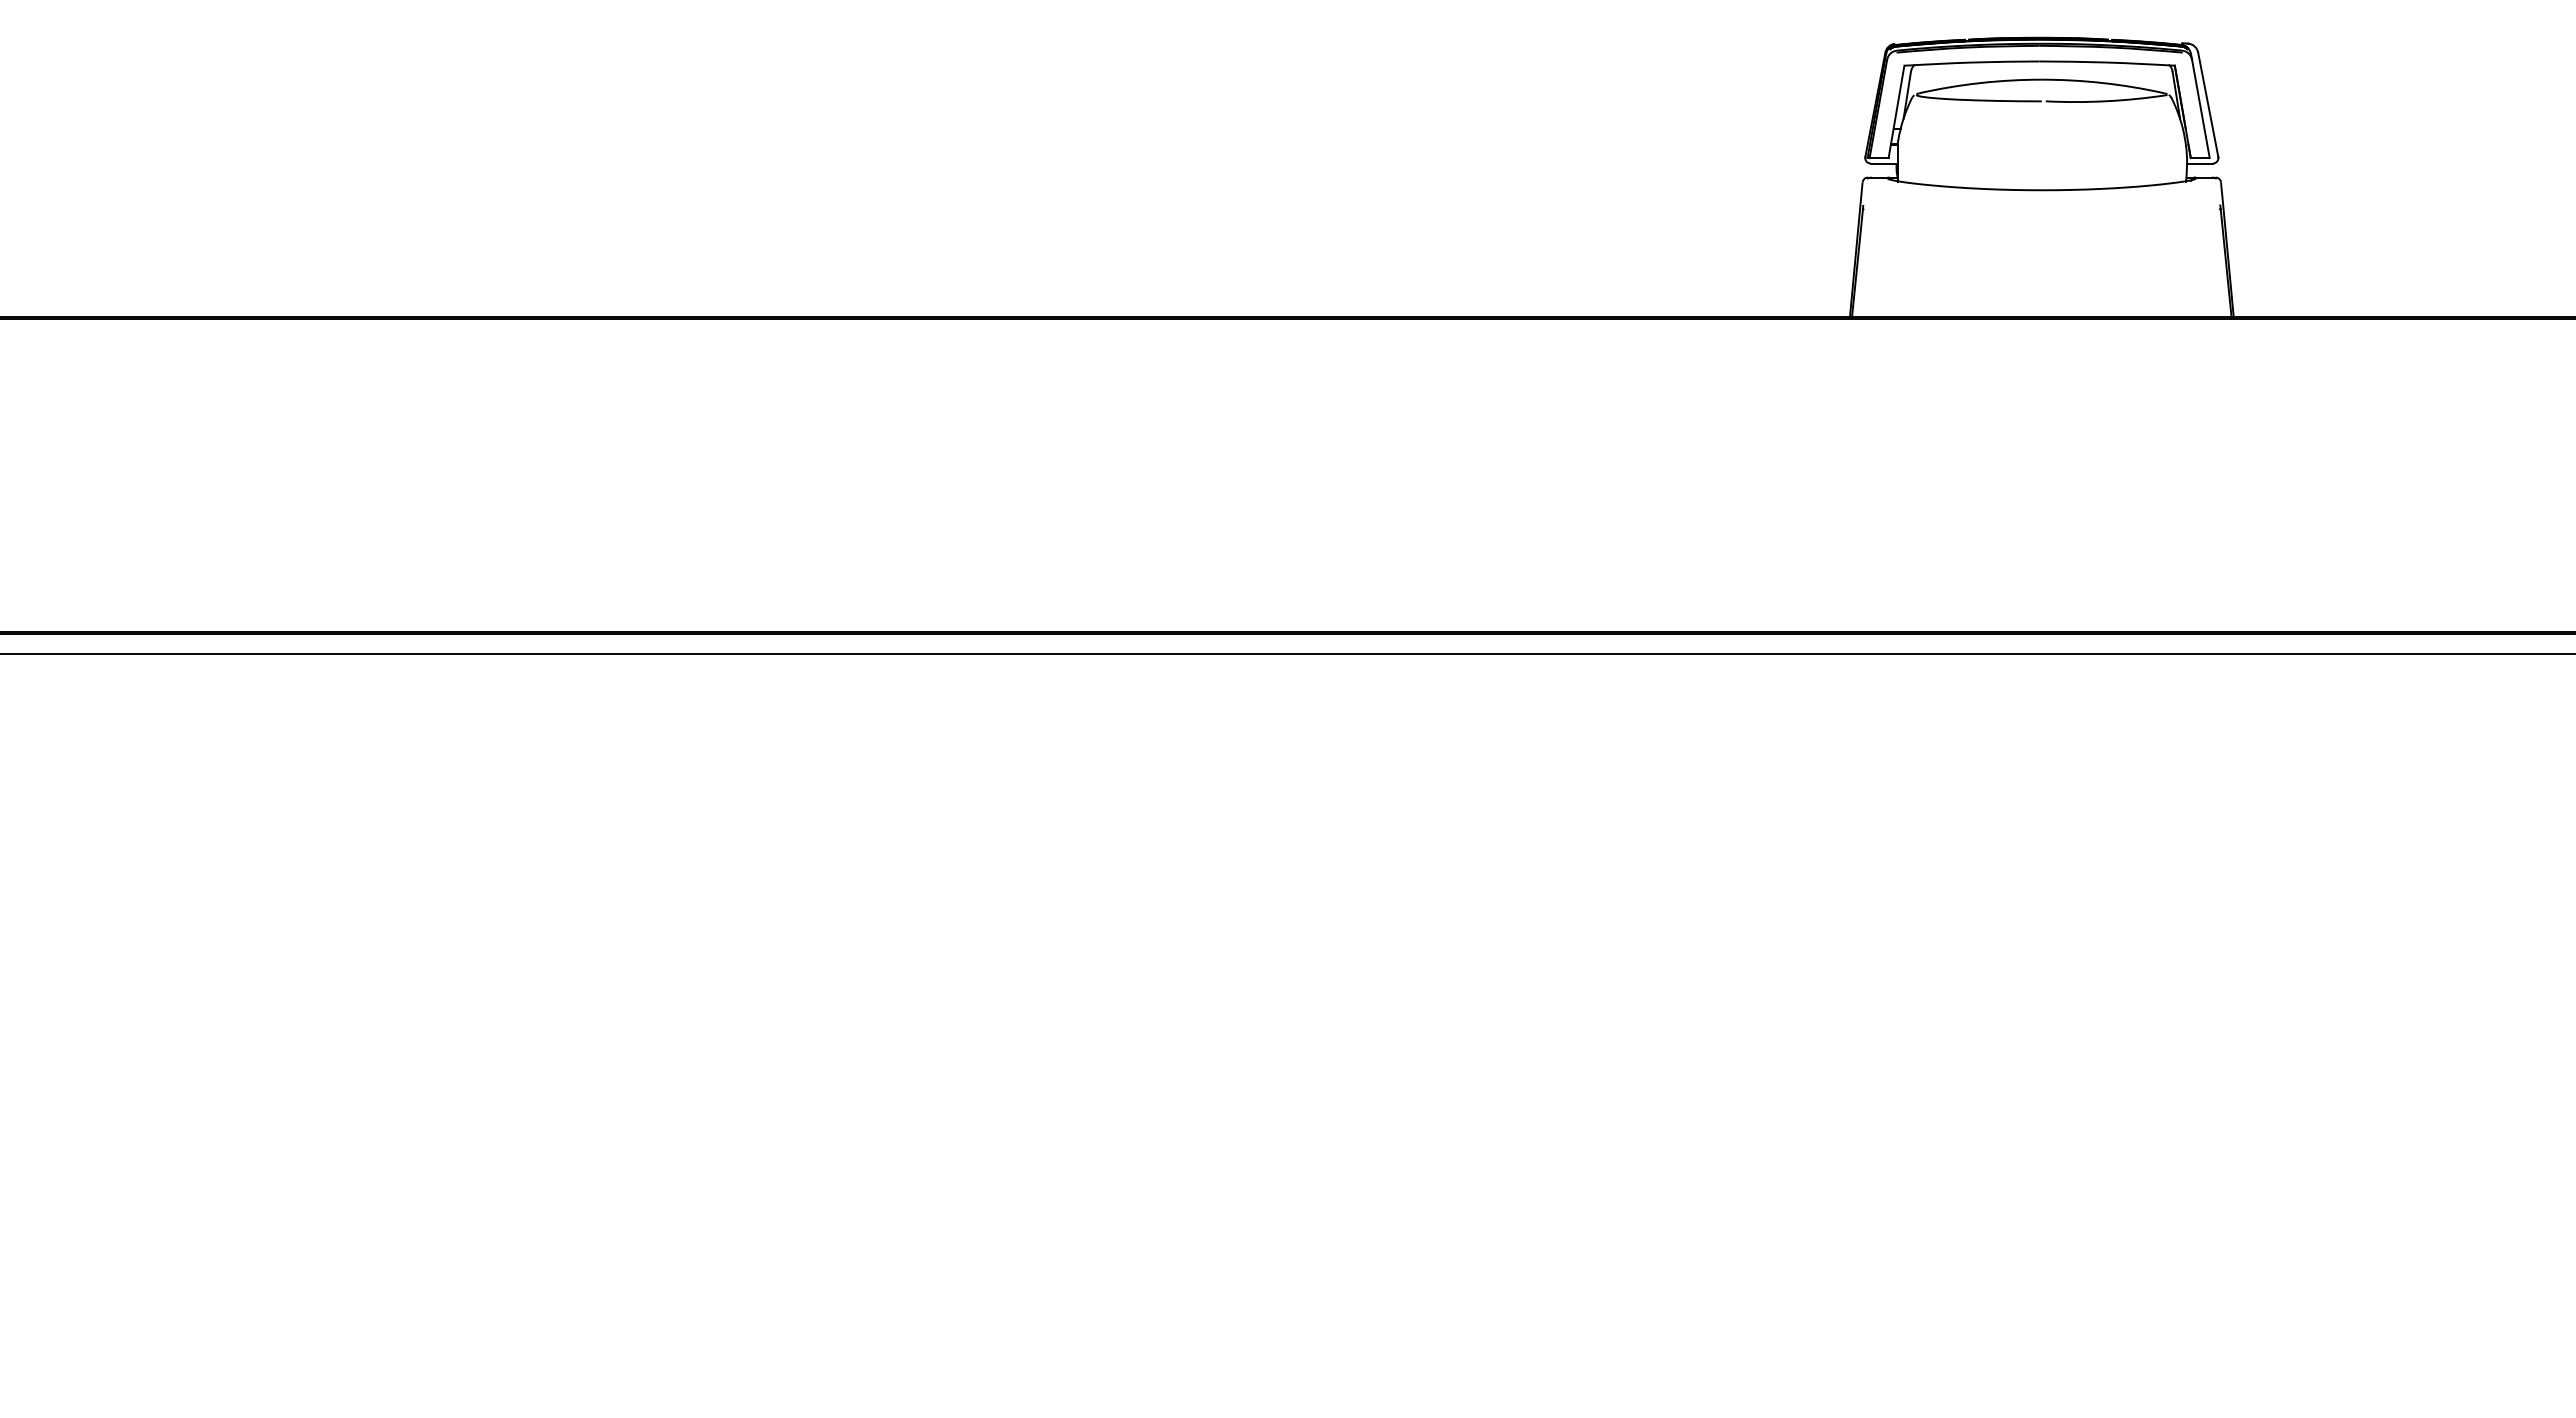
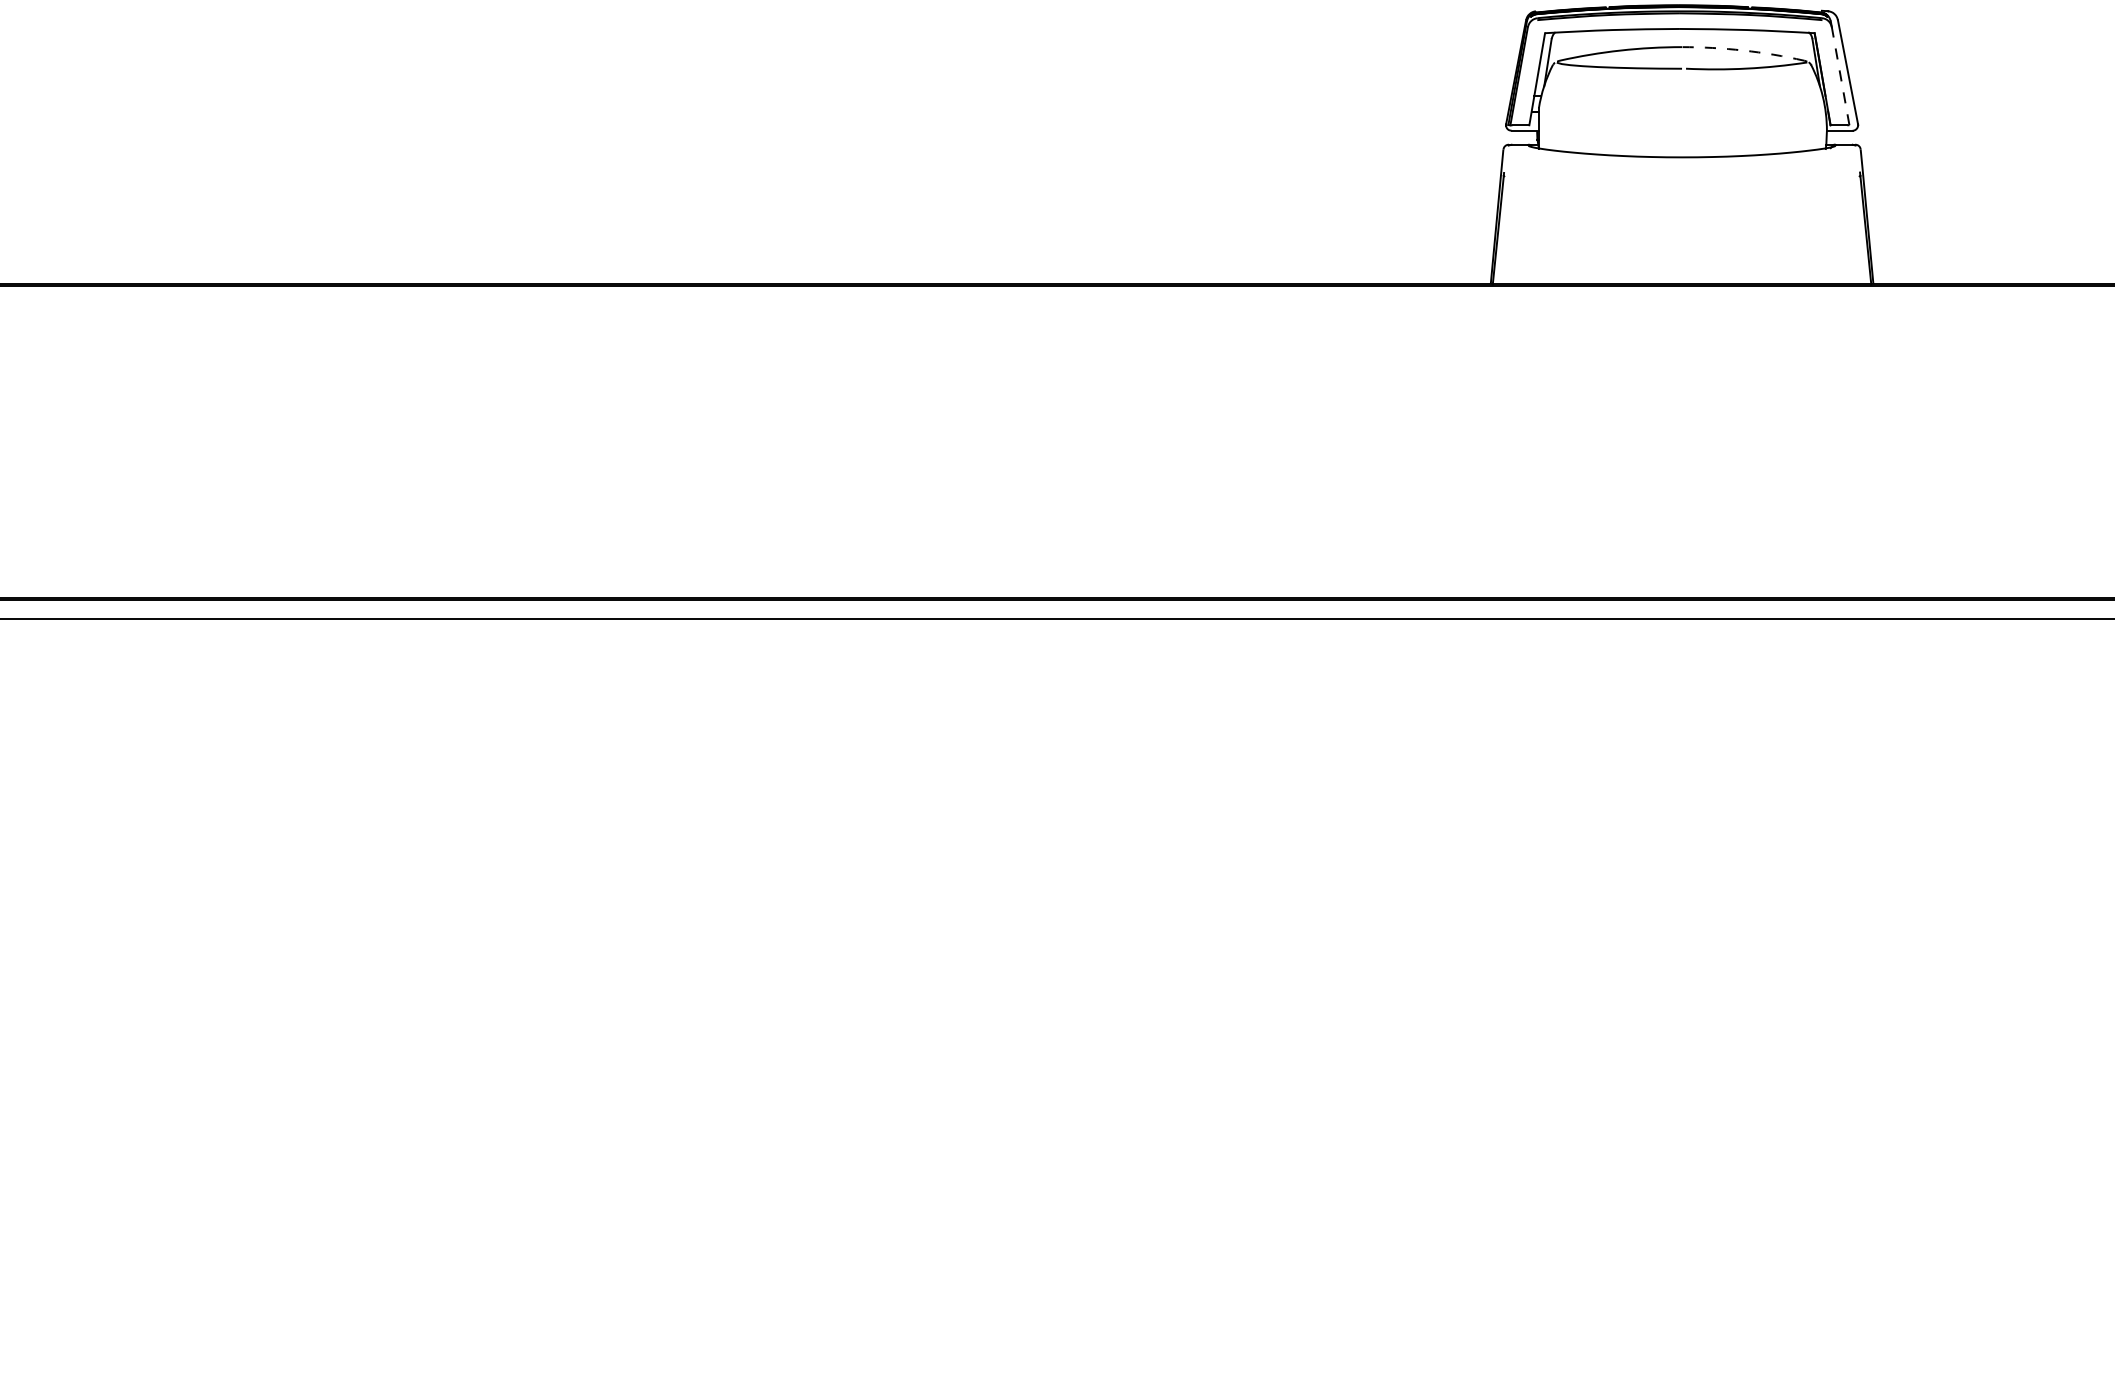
arc: (2103, 83) -> (1743, 50), solid -> dashed
line: (2200, 108) -> (1840, 75), solid -> dashed

